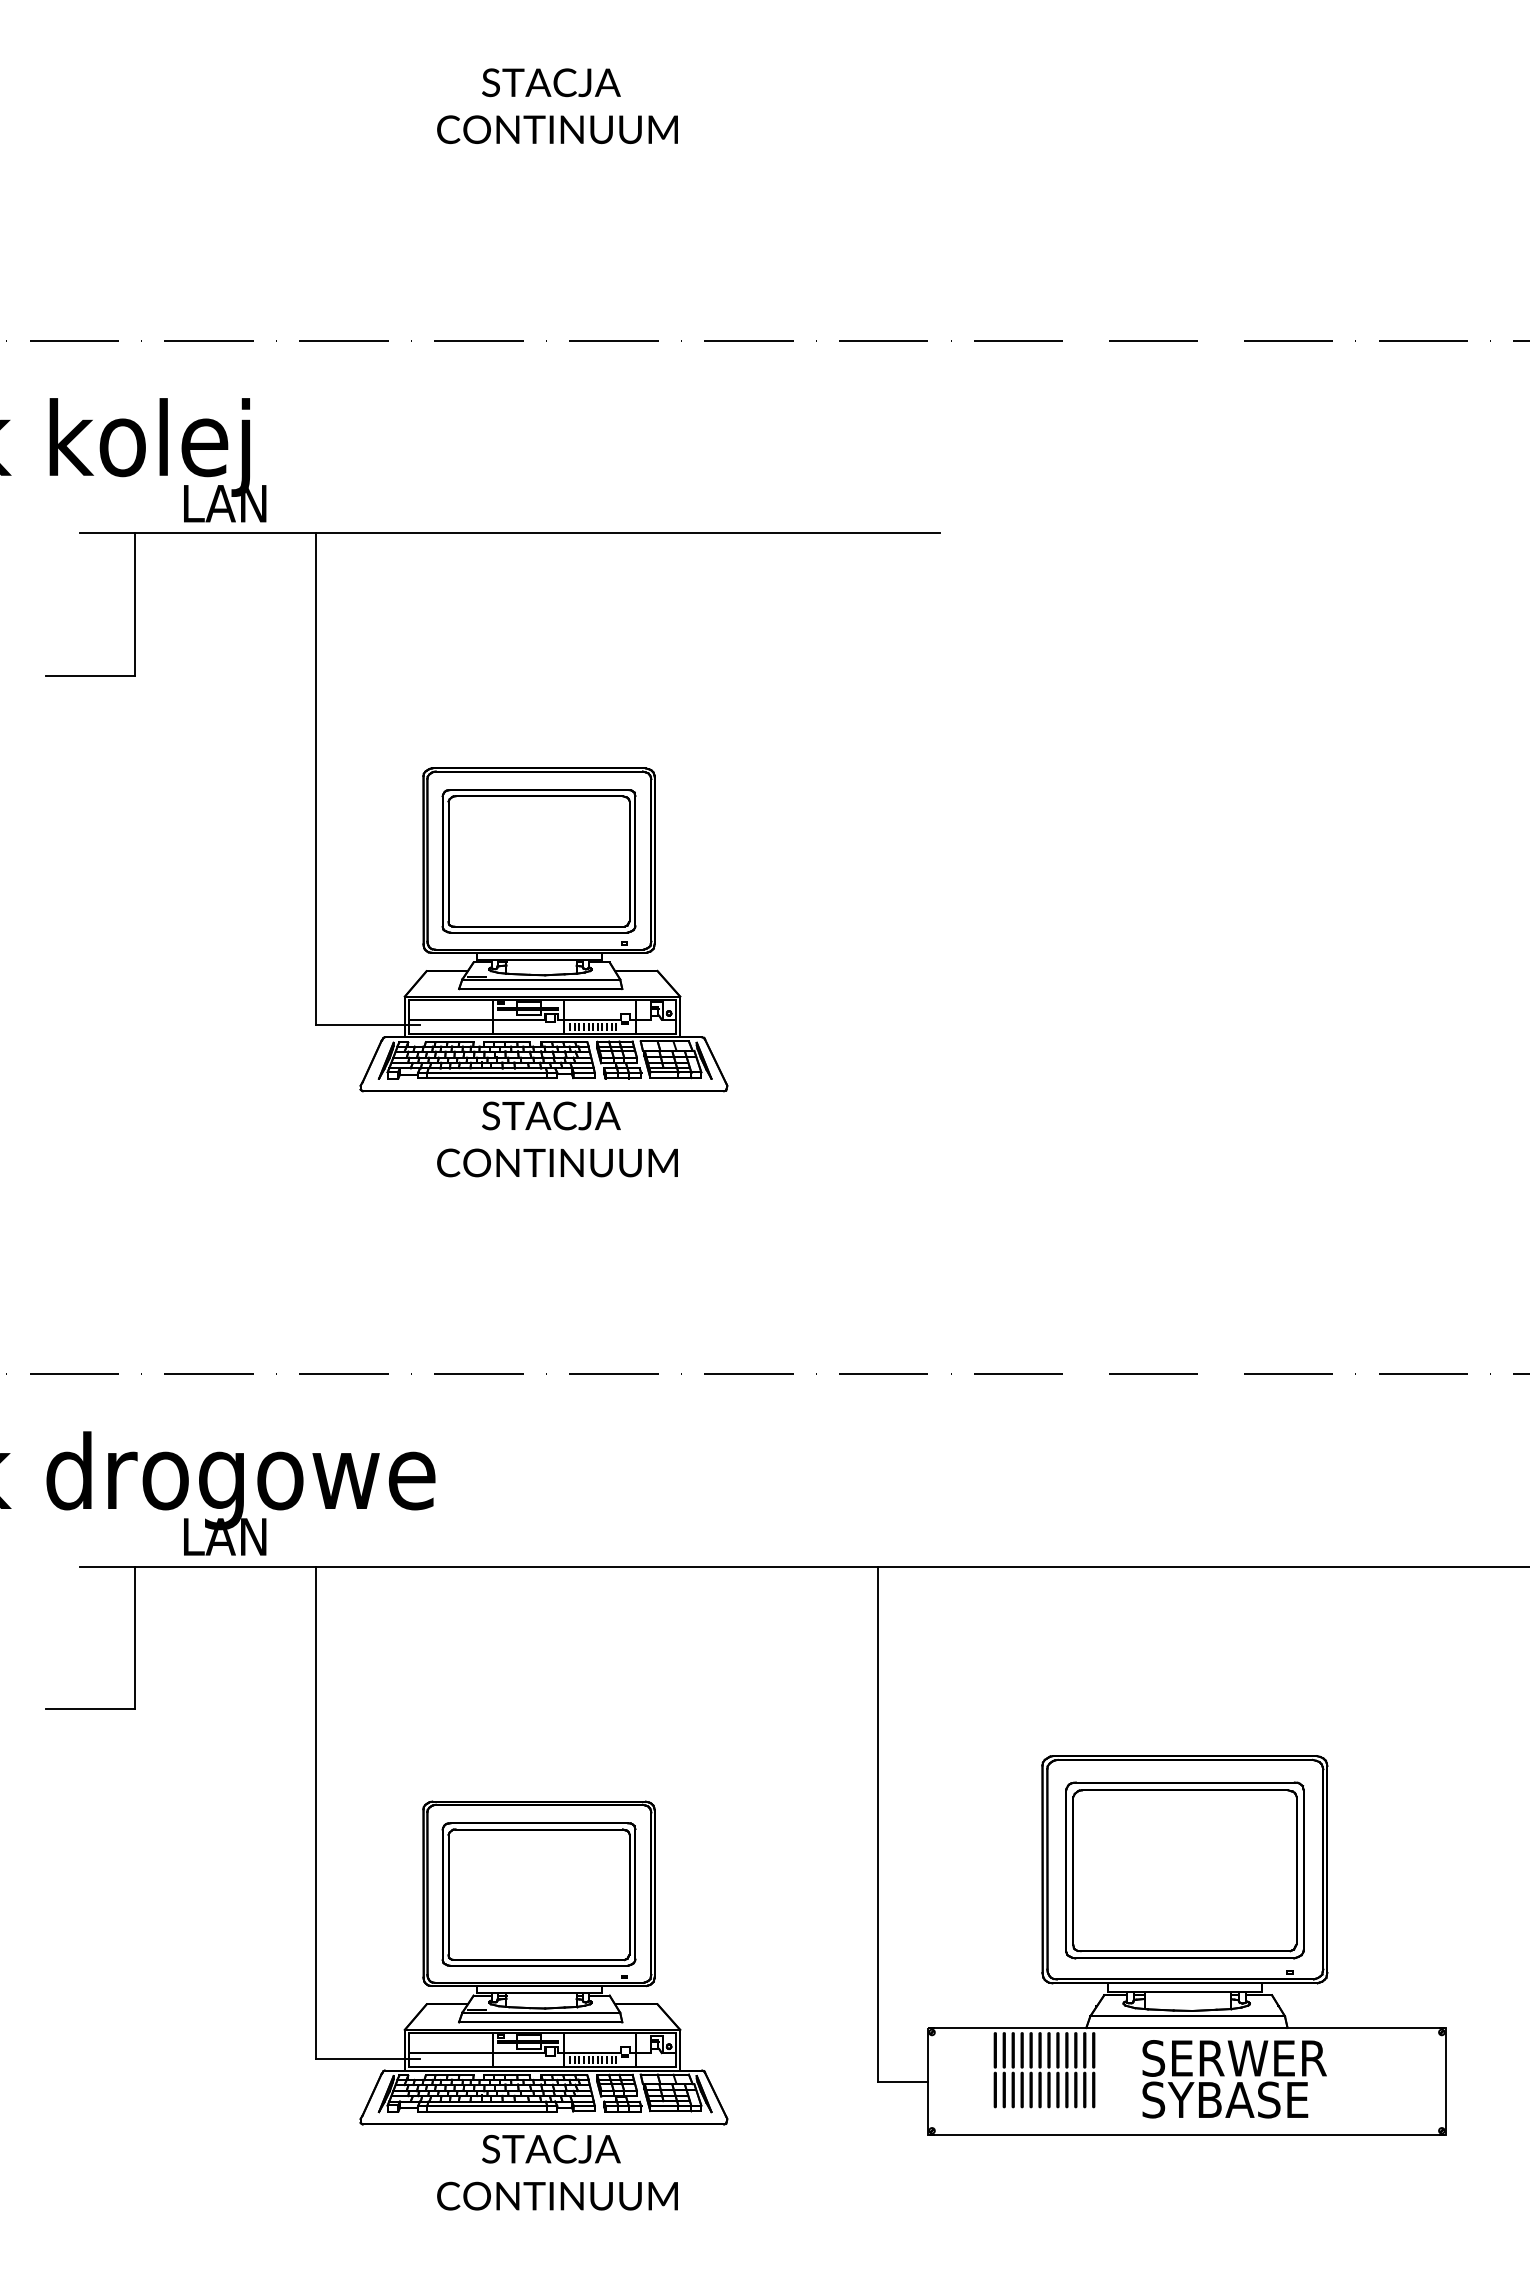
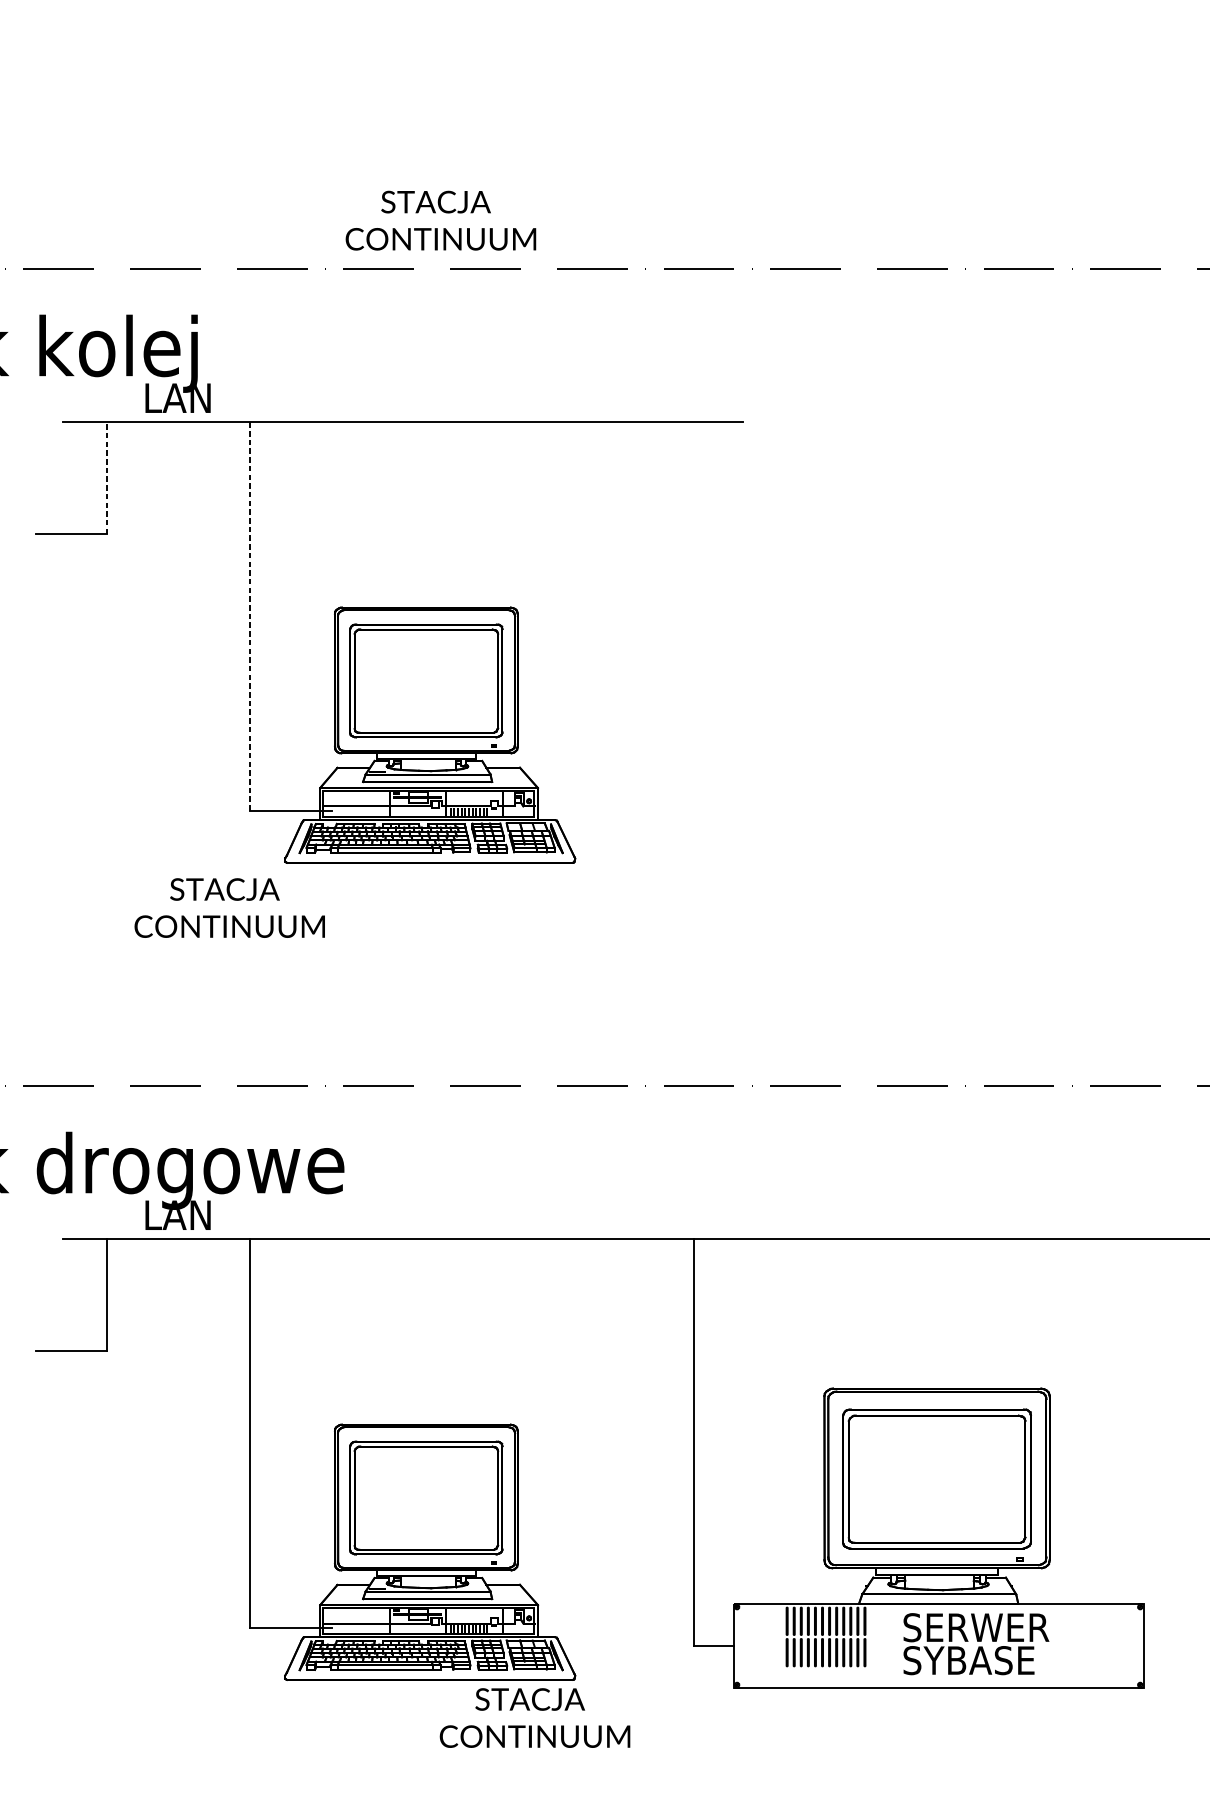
text: (557, 106) -> (440, 220), moved
line: (135, 604) -> (107, 477), solid -> dashed
line: (315, 779) -> (249, 616), solid -> dashed
text: (557, 1139) -> (229, 908), moved
text: (557, 2172) -> (535, 1717), moved

